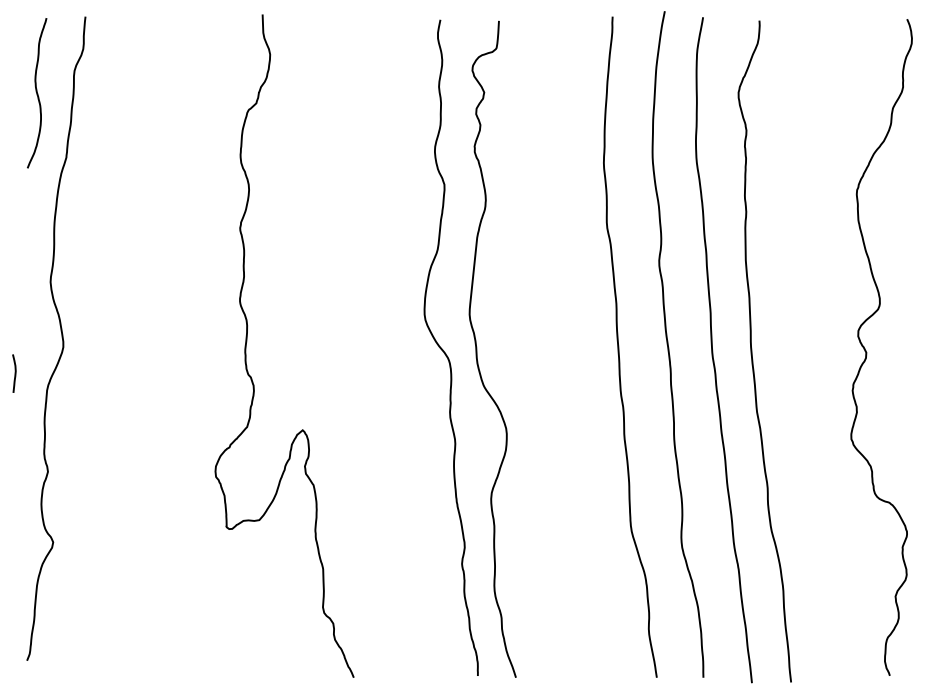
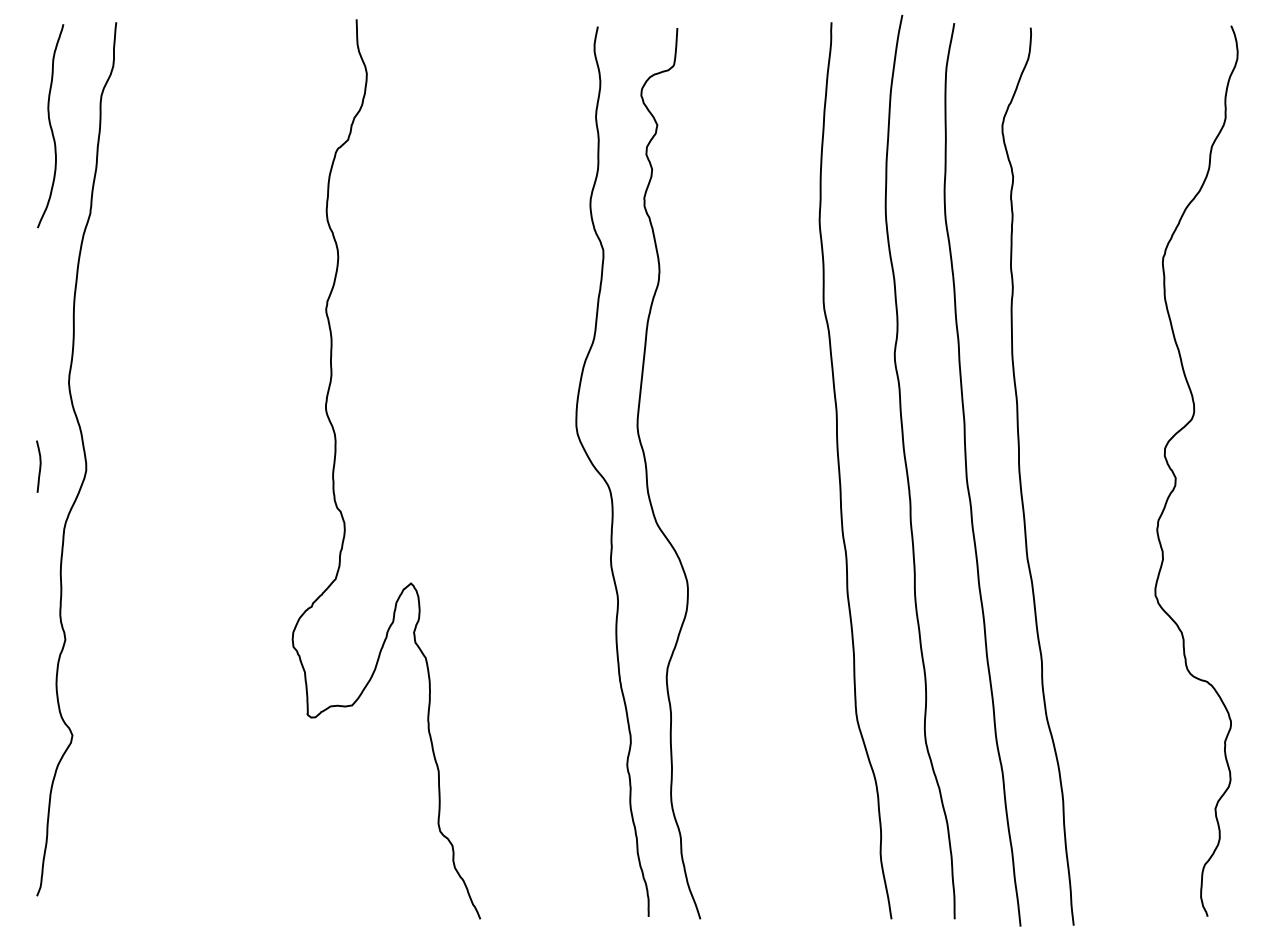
curve: (14, 373) -> (39, 466), moved

